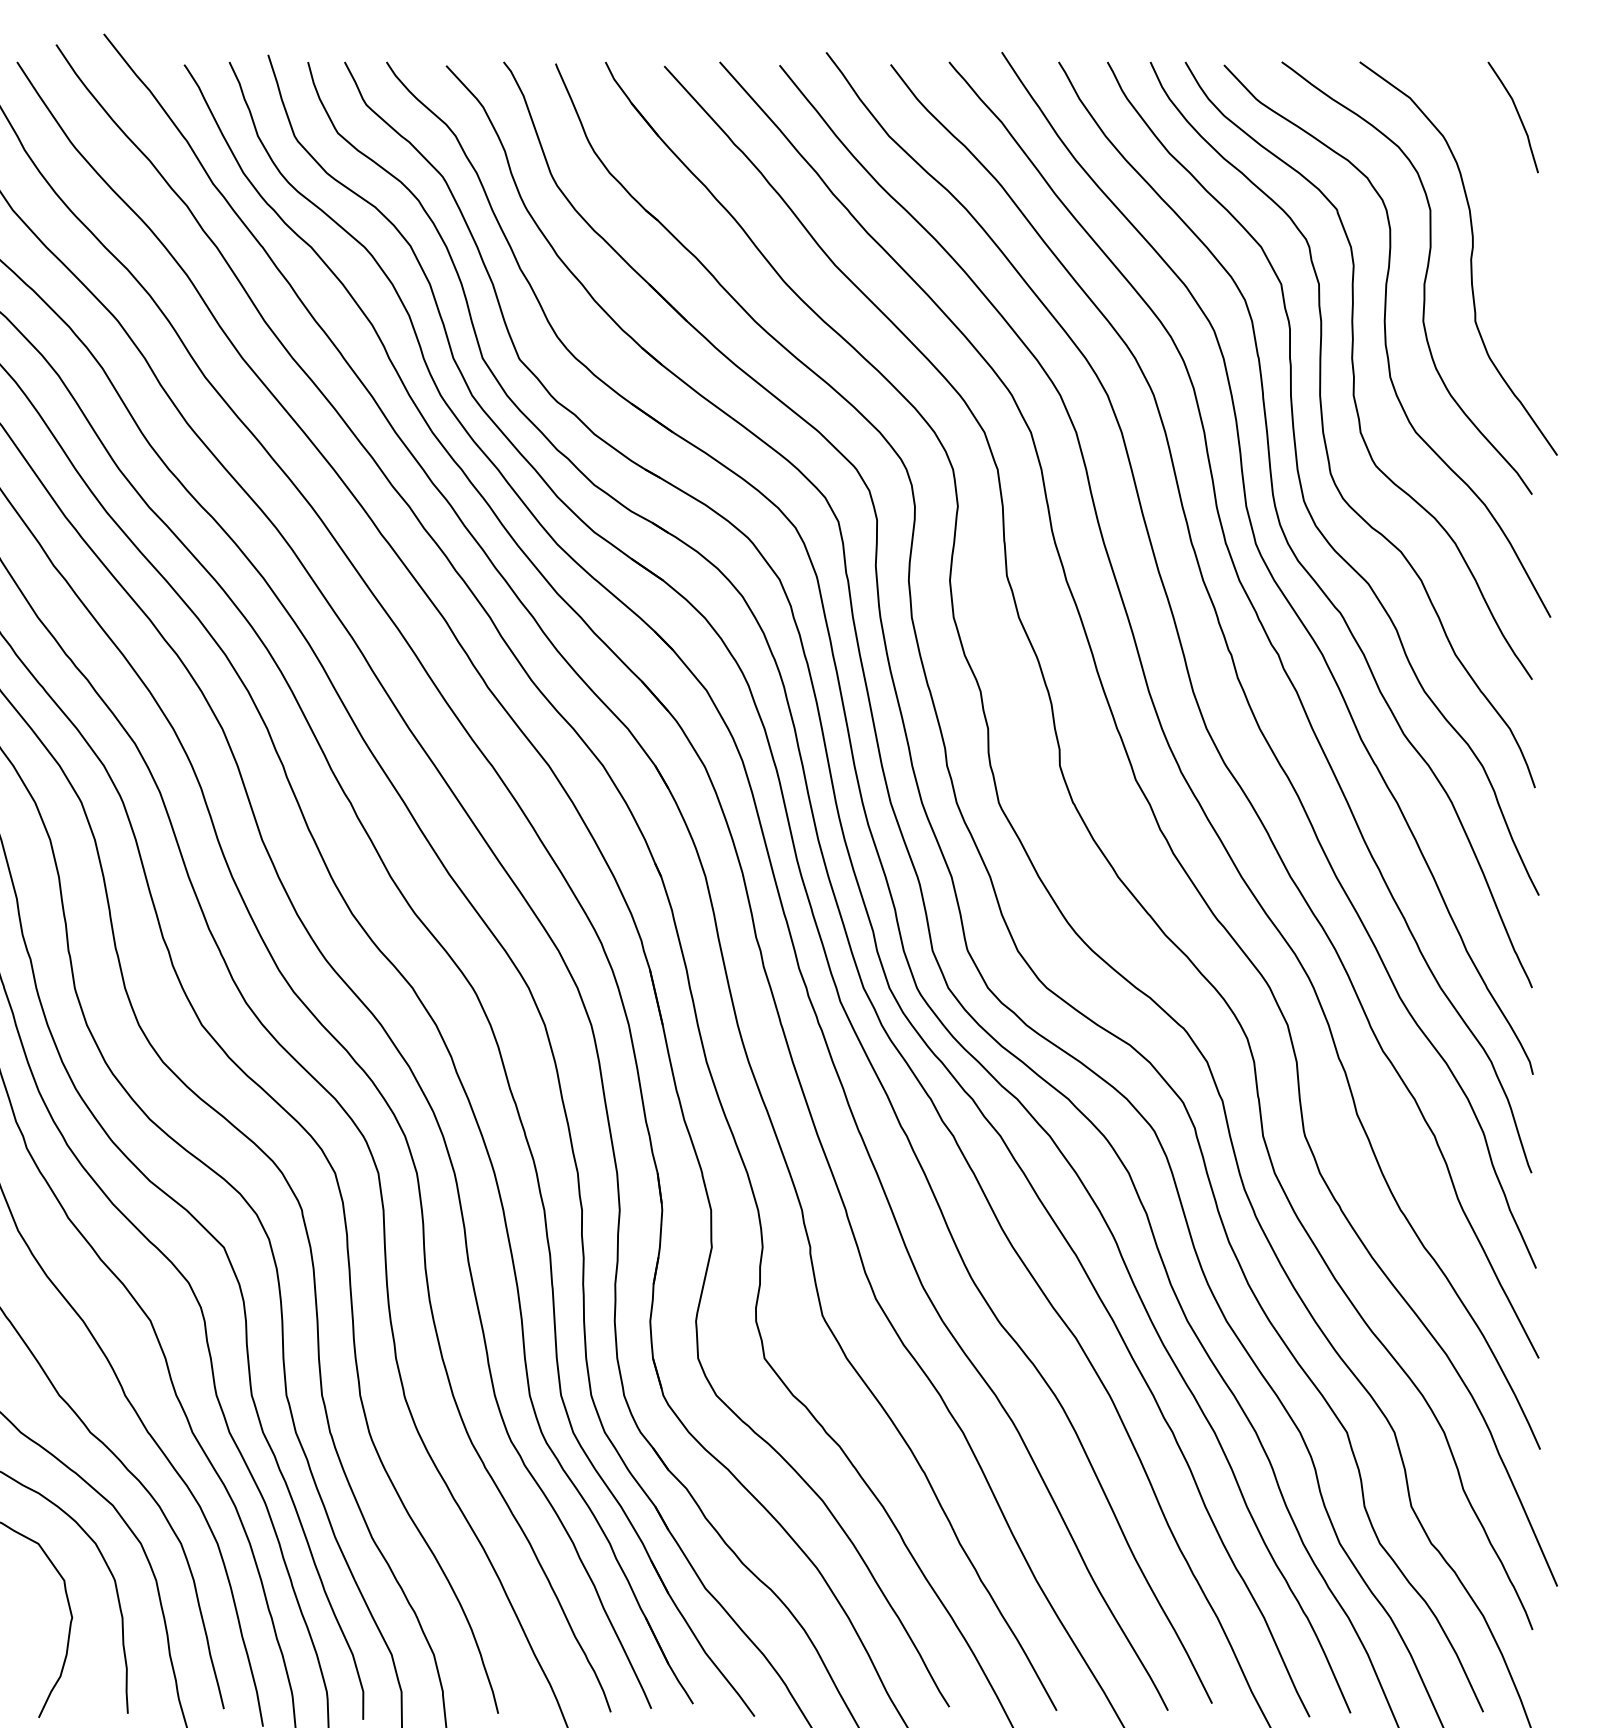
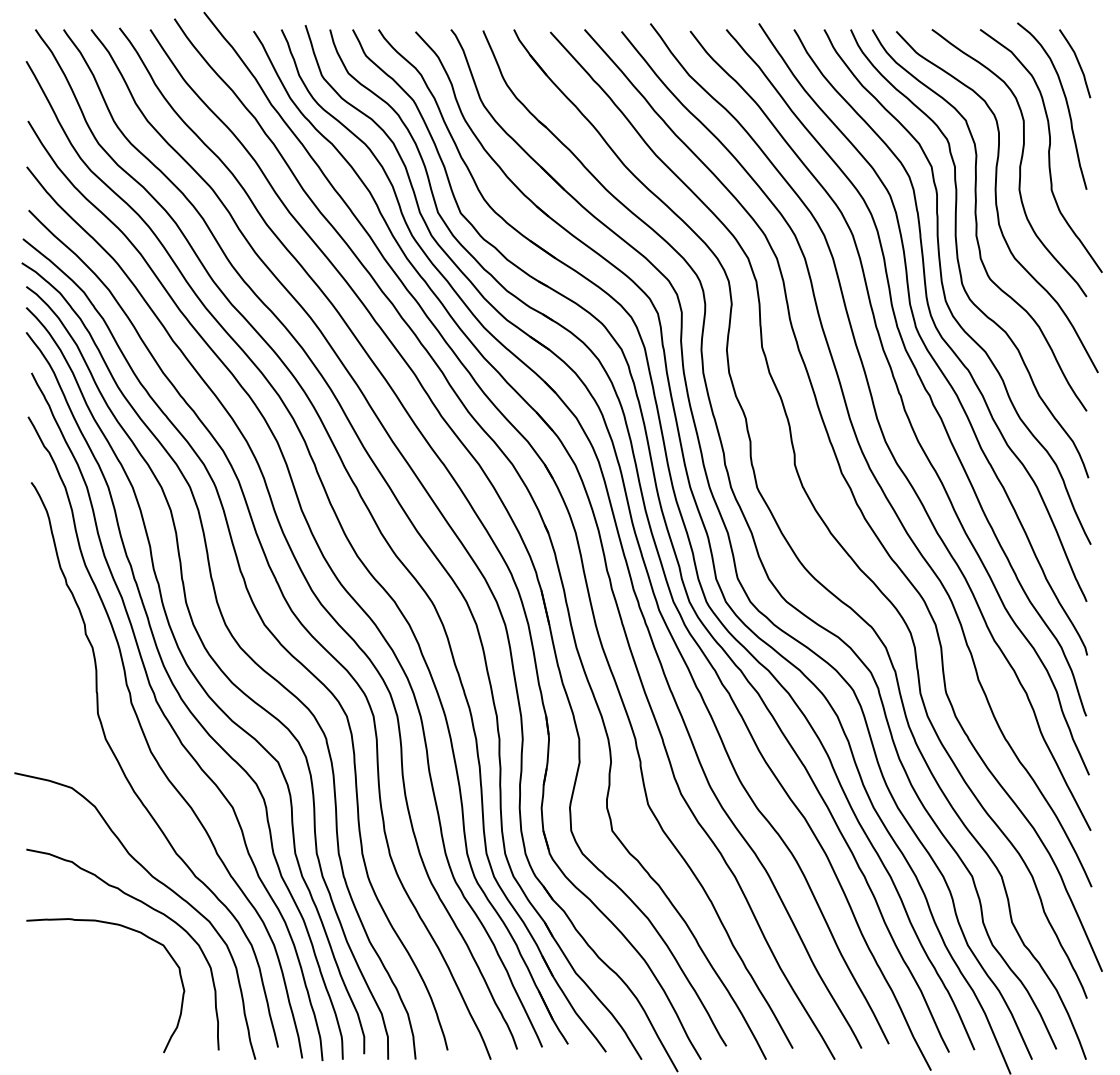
curve: (1497, 178) -> (1065, 101), added

